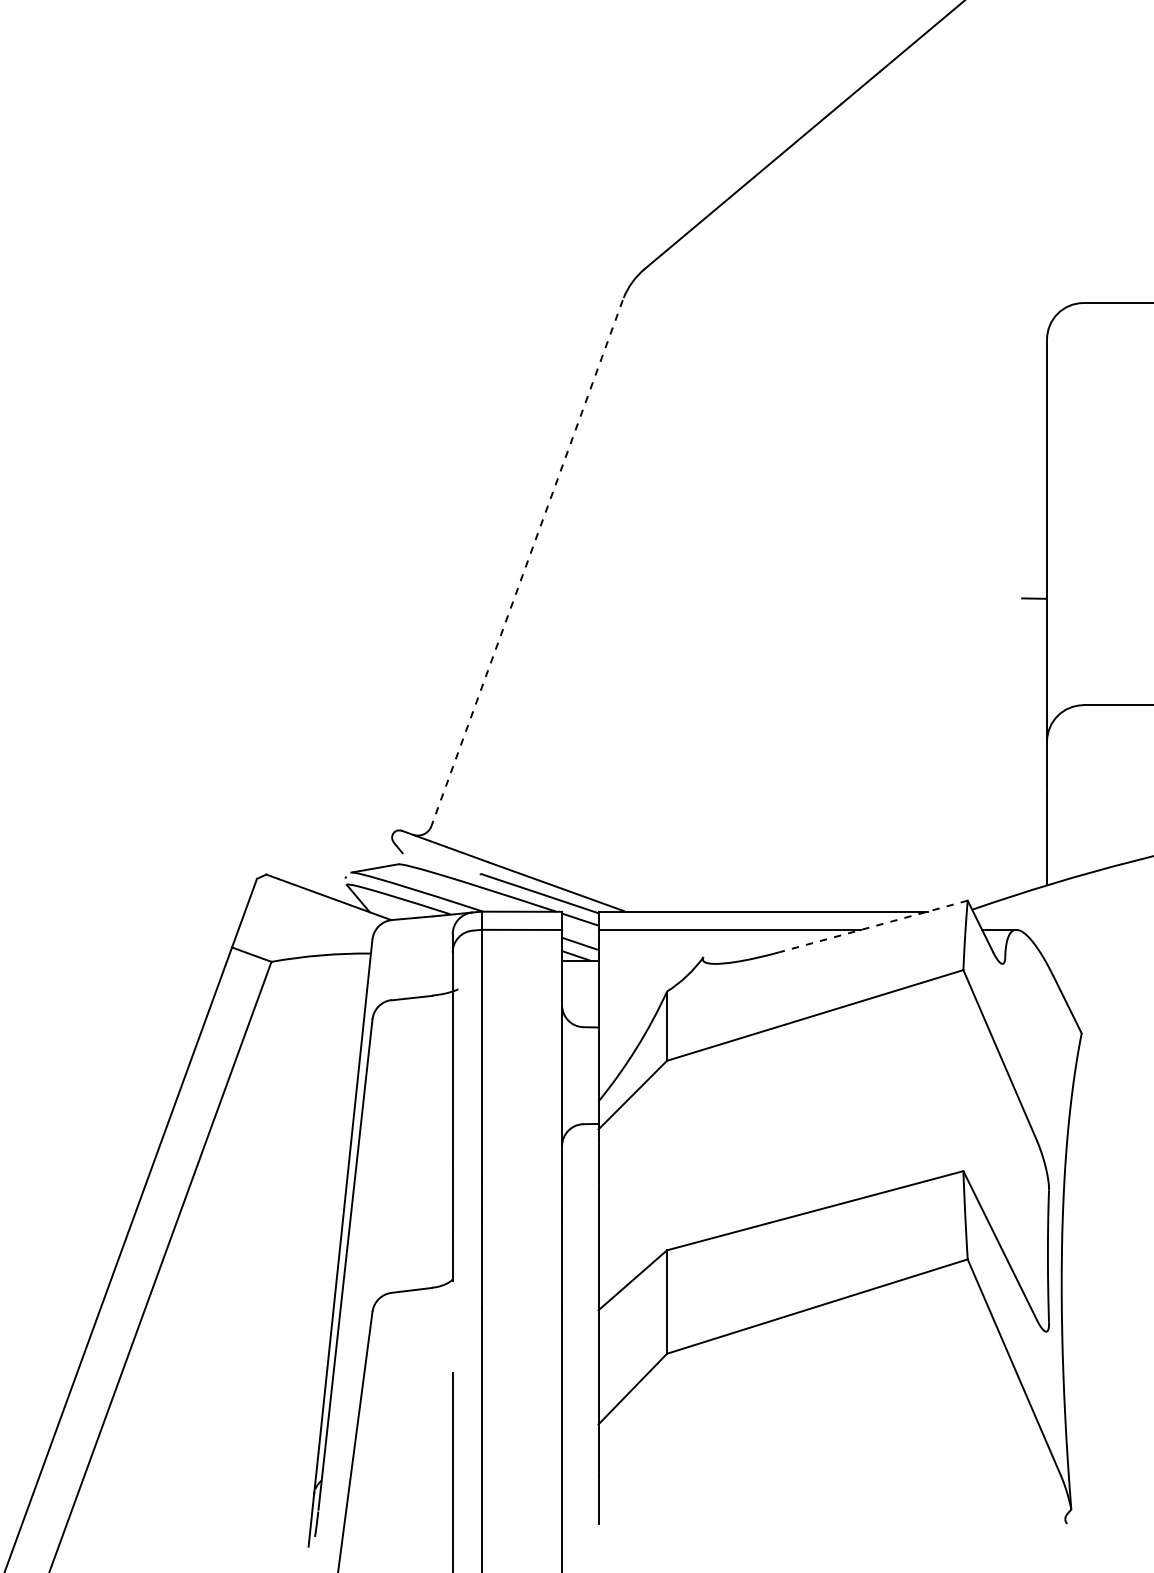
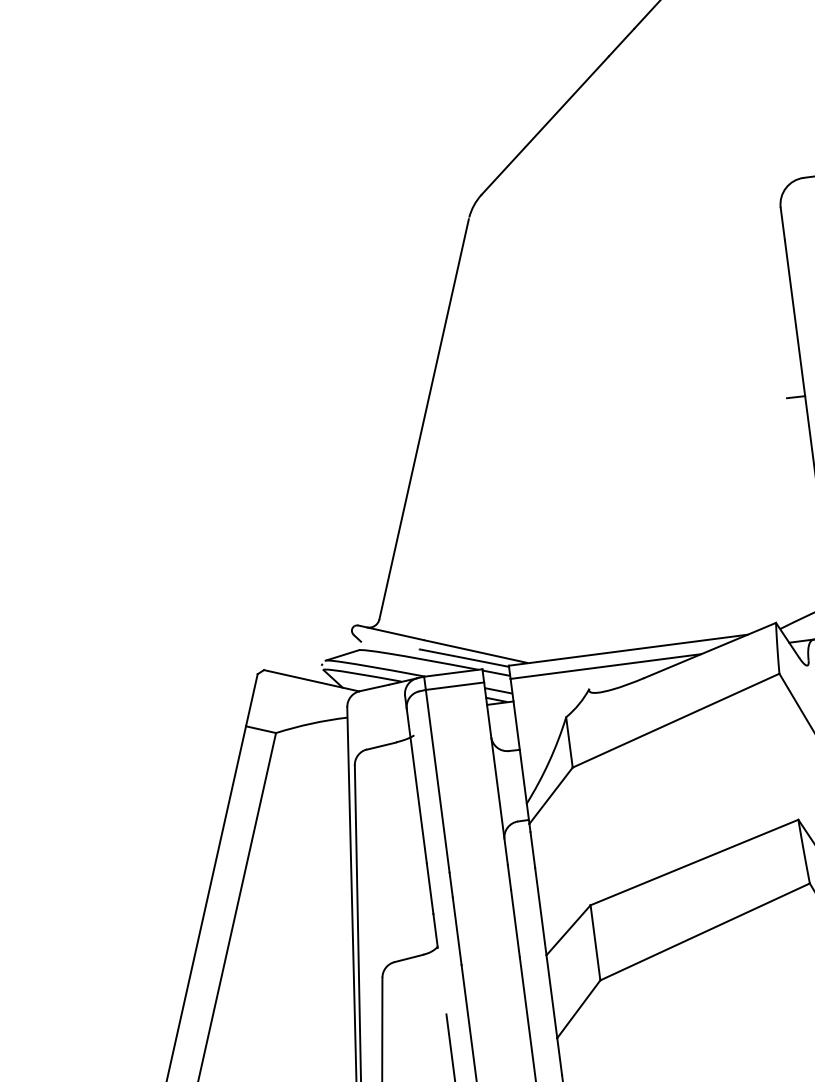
line: (527, 563) -> (424, 419), dashed -> solid
line: (873, 926) -> (710, 650), dashed -> solid

